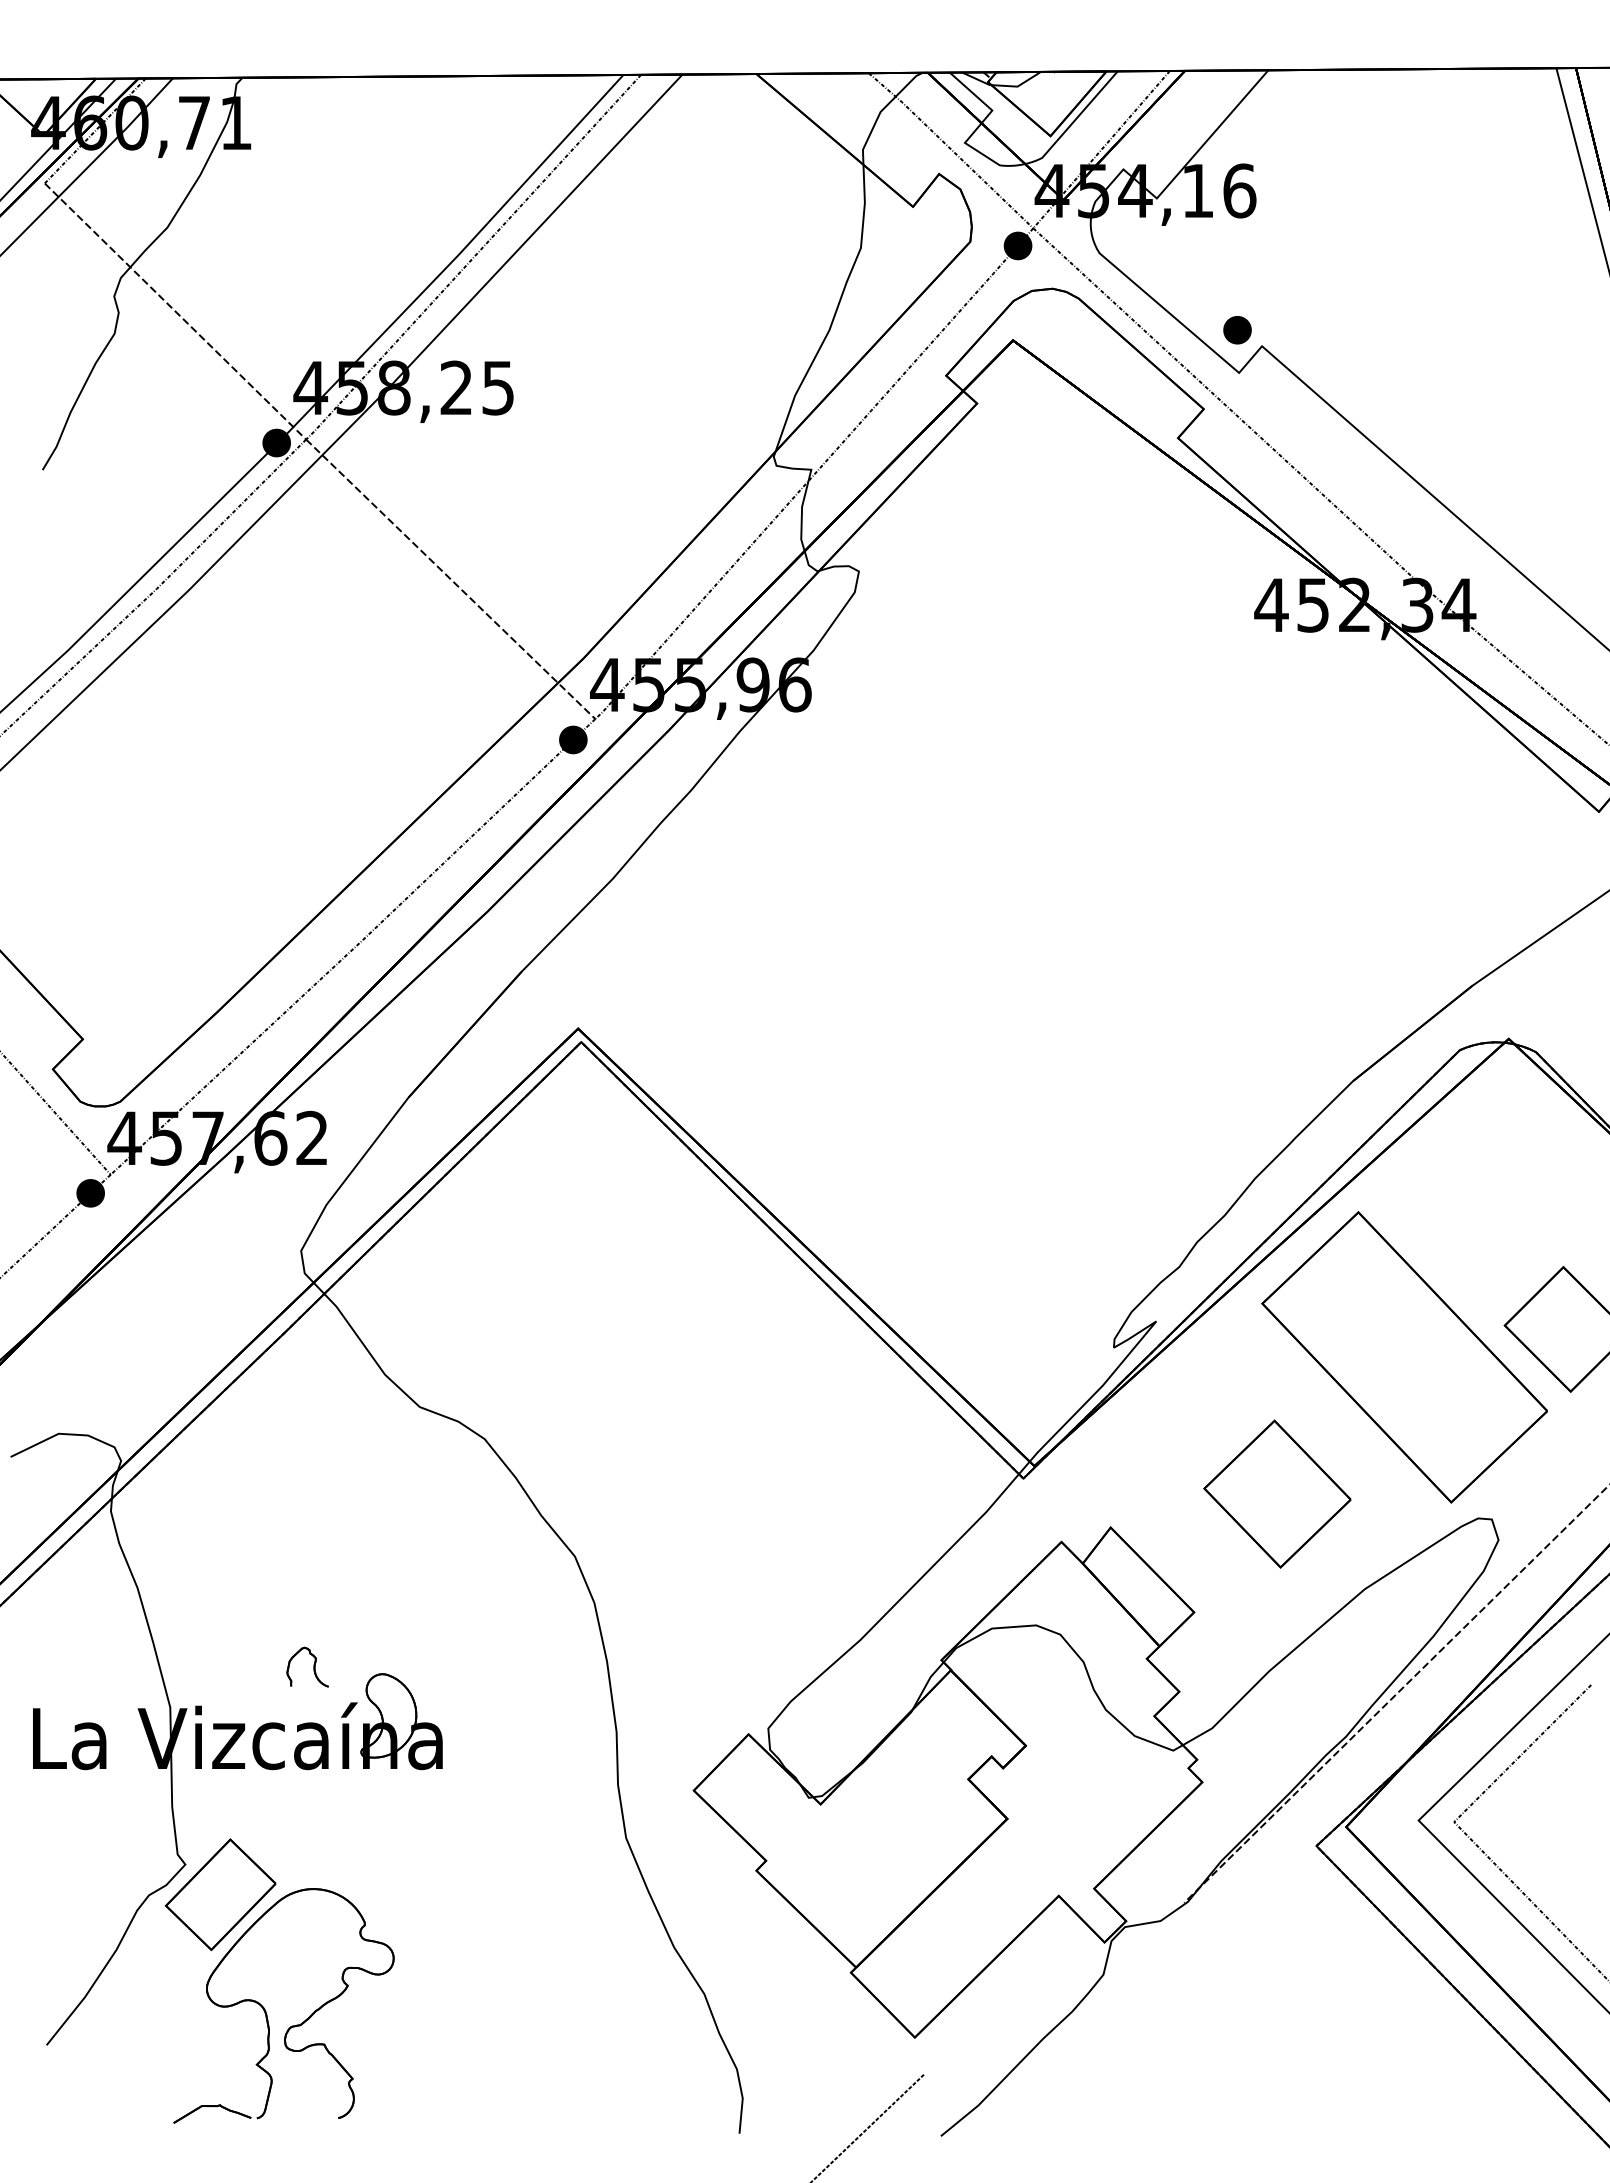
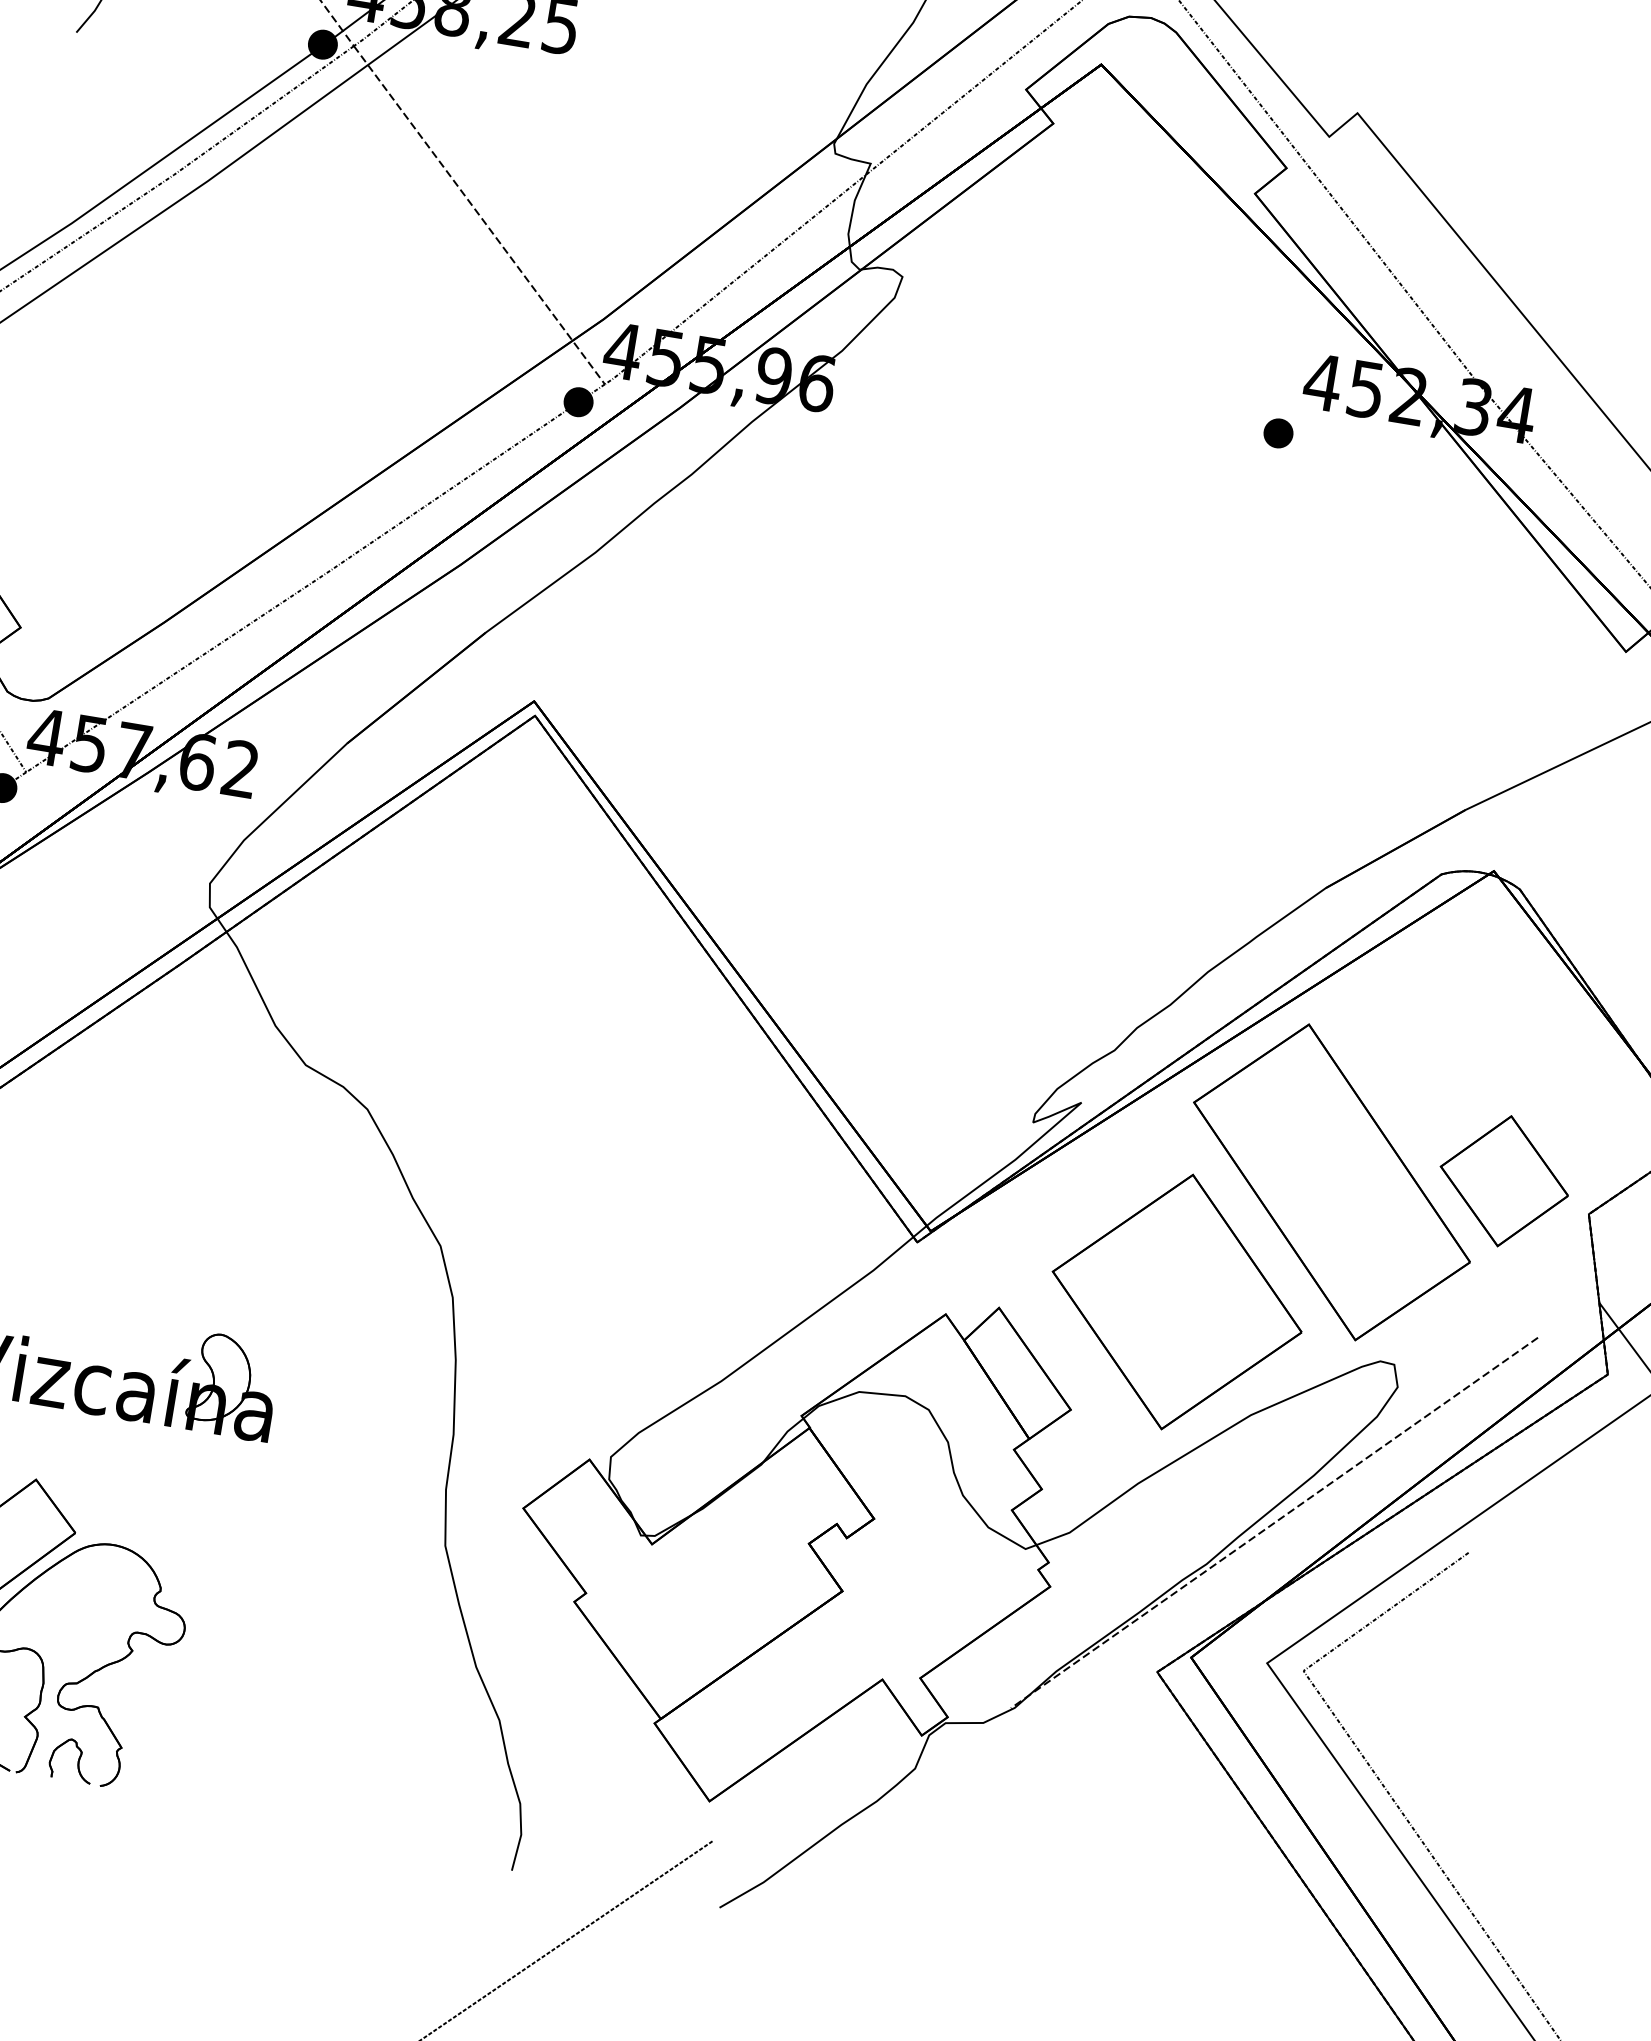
part: (1237, 330) -> (1278, 433), moved
part: (1277, 1493) -> (1177, 1301), size x1.67
part: (307, 1666) -> (71, 1759), moved

